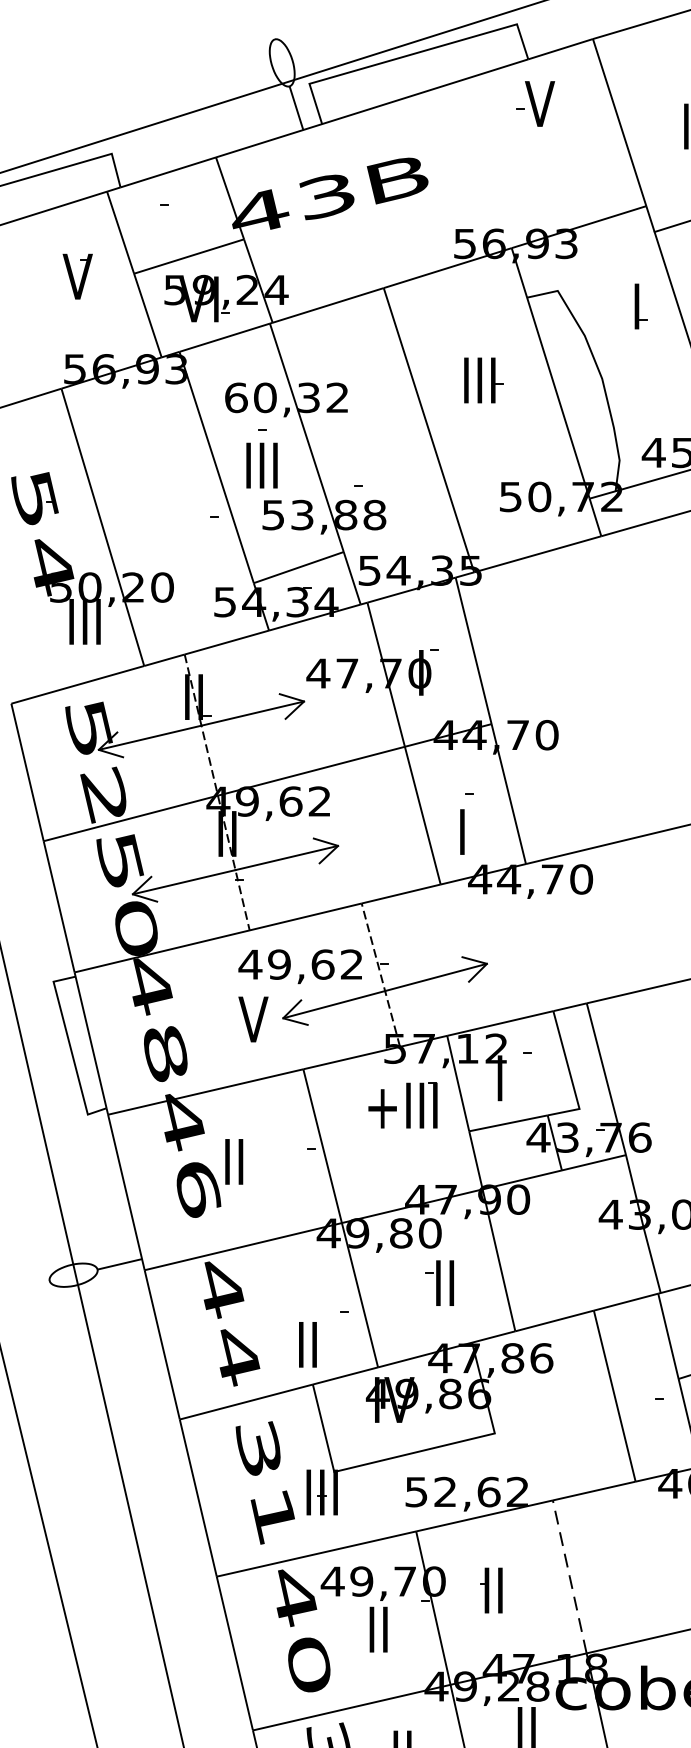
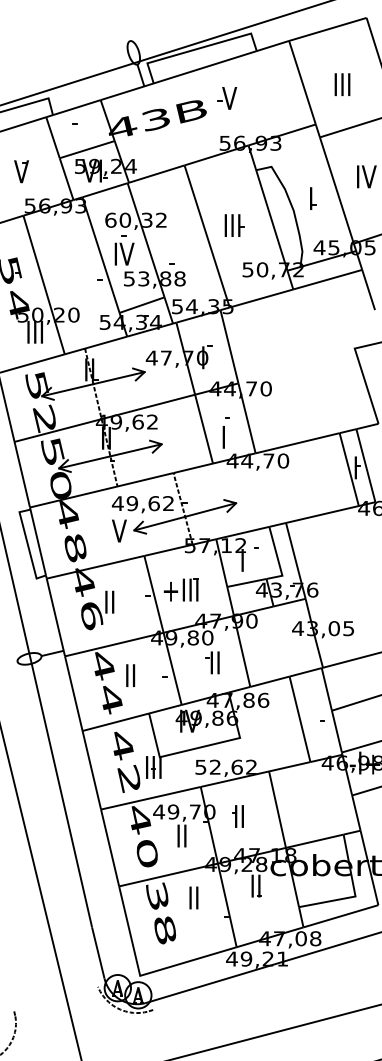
part: (535, 104) -> (227, 98), moved
part: (77, 276) -> (21, 171), moved
part: (641, 306) -> (313, 198), moved
part: (483, 380) -> (234, 225), moved
text: (263, 464) -> (124, 253), III -> IV
part: (401, 1104) -> (180, 589), moved
text: (307, 1344) -> (130, 675), moved
text: (265, 1482) -> (125, 762), 31 -> 42
line: (569, 1576) -> (277, 809), dashed -> solid

